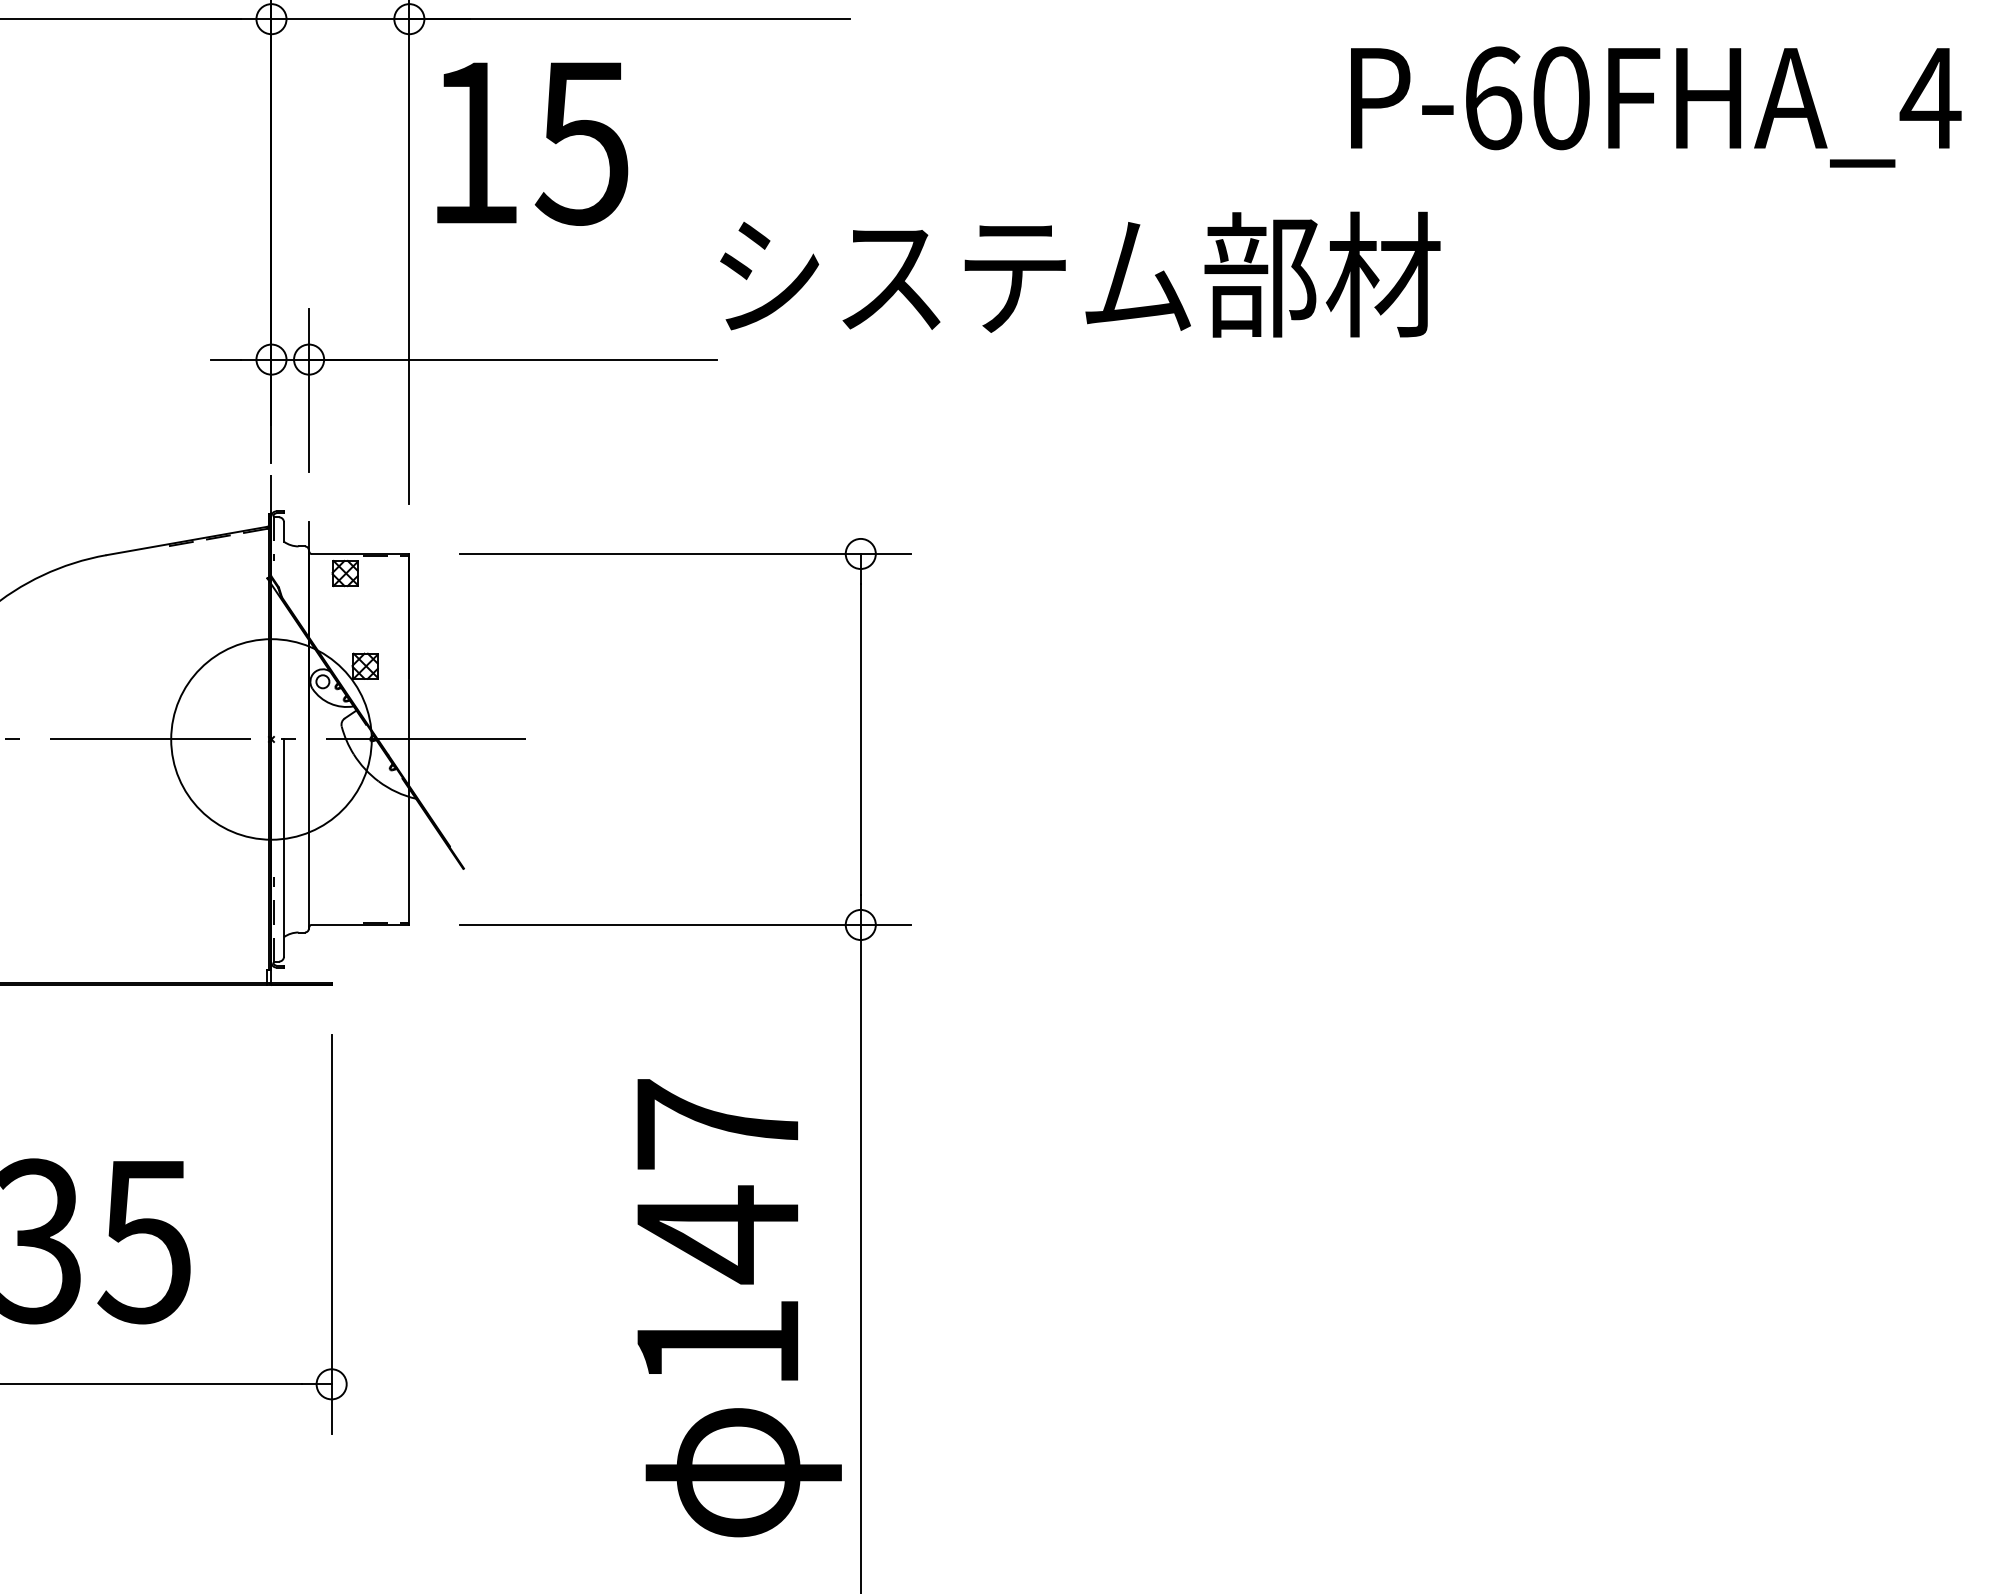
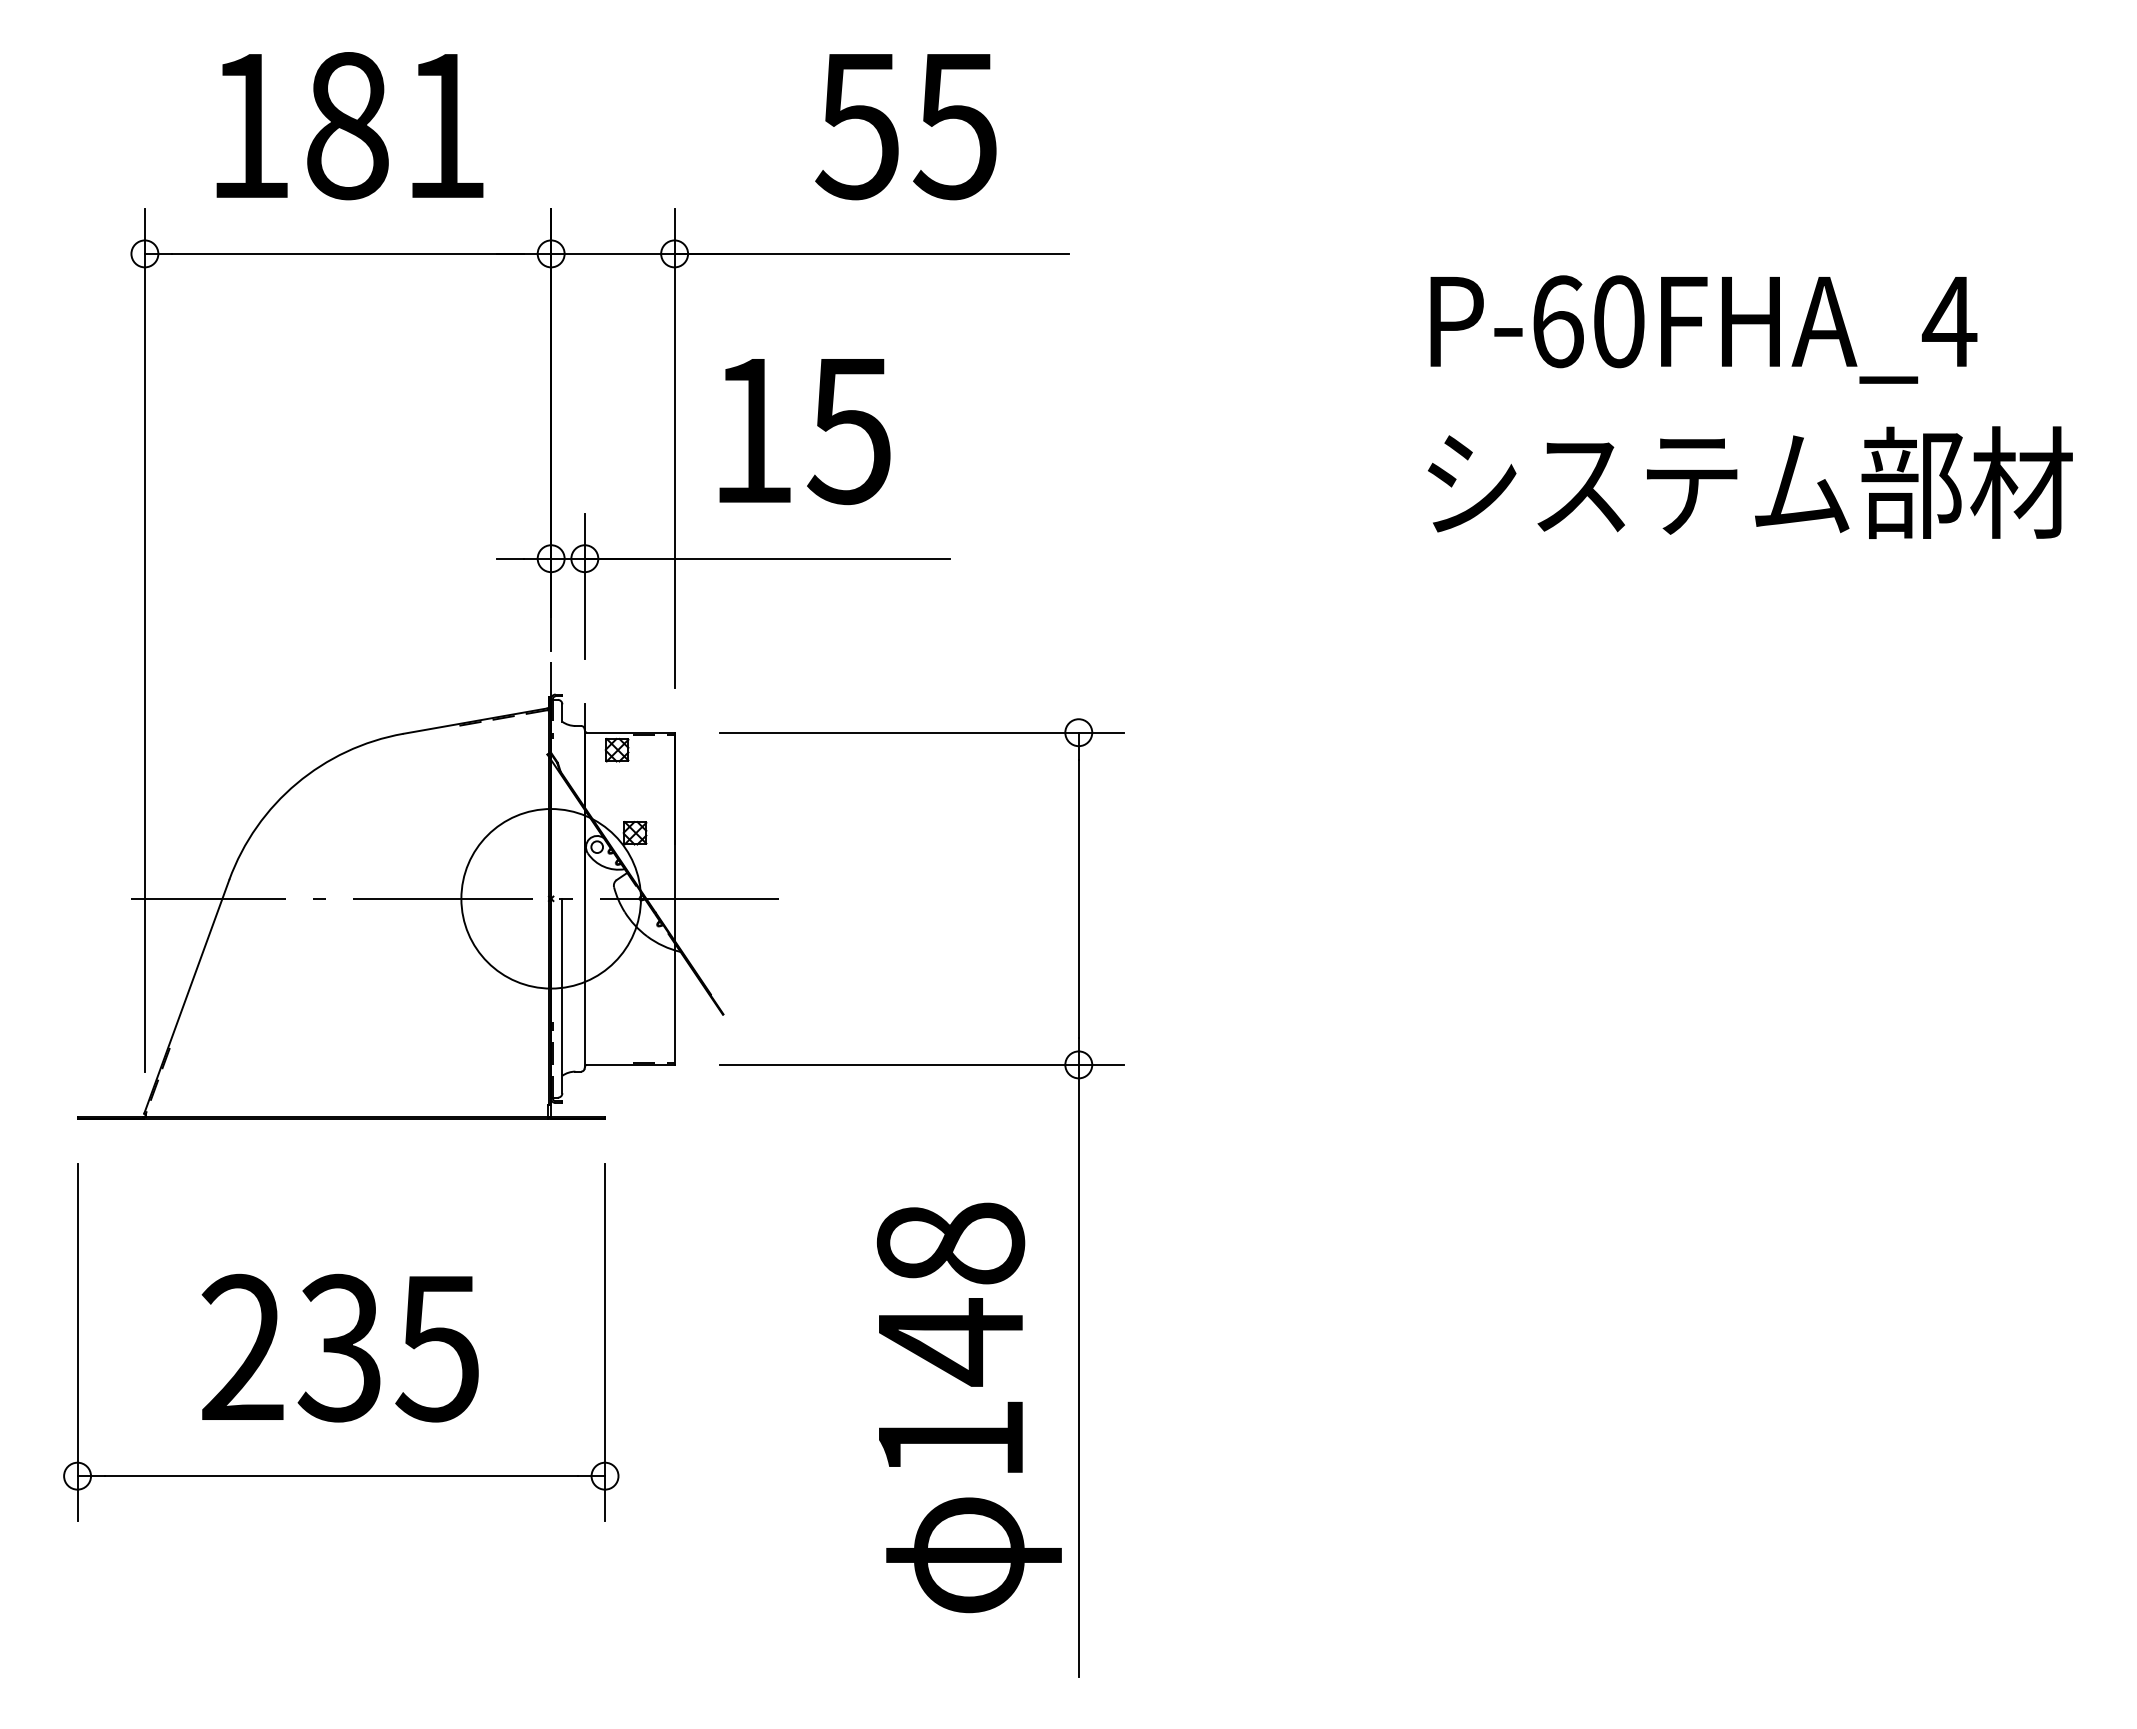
text: (1655, 106) -> (1703, 329), moved
text: (532, 144) -> (804, 432), moved
text: (1080, 274) -> (1750, 482), moved
text: (717, 1124) -> (950, 1243), 147 -> 148

